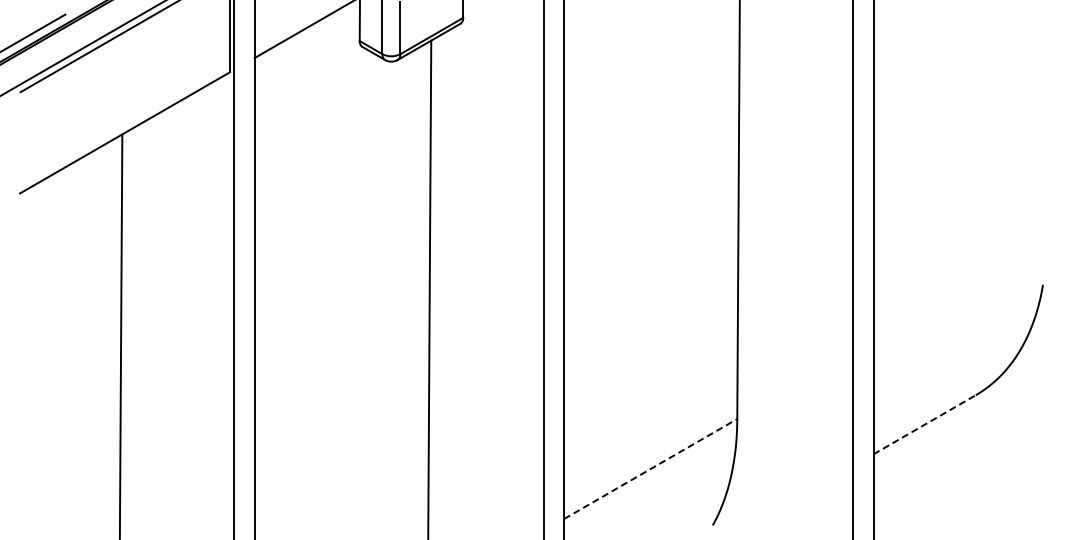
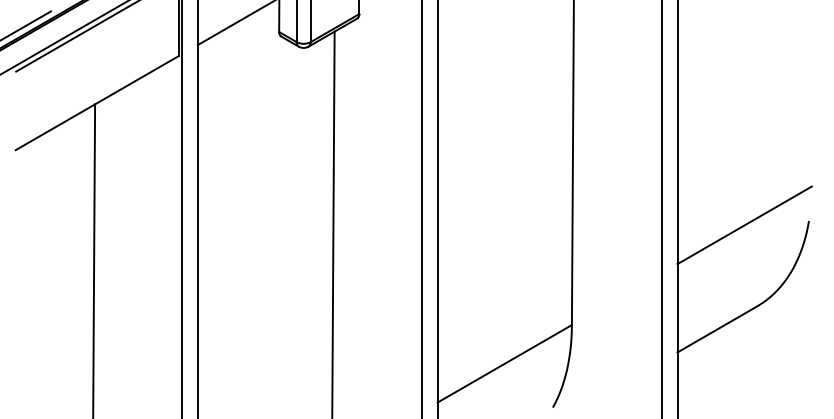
line: (959, 290) -> (744, 225), added
line: (925, 424) -> (717, 329), dashed -> solid
line: (651, 468) -> (505, 363), dashed -> solid

